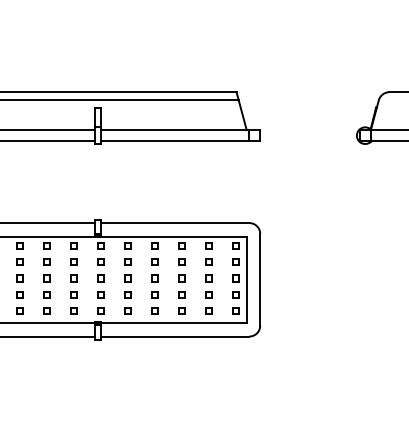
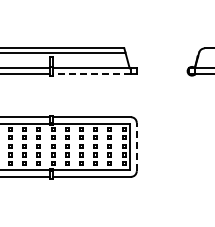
line: (174, 141) -> (91, 74), solid -> dashed
line: (259, 278) -> (136, 146), solid -> dashed

